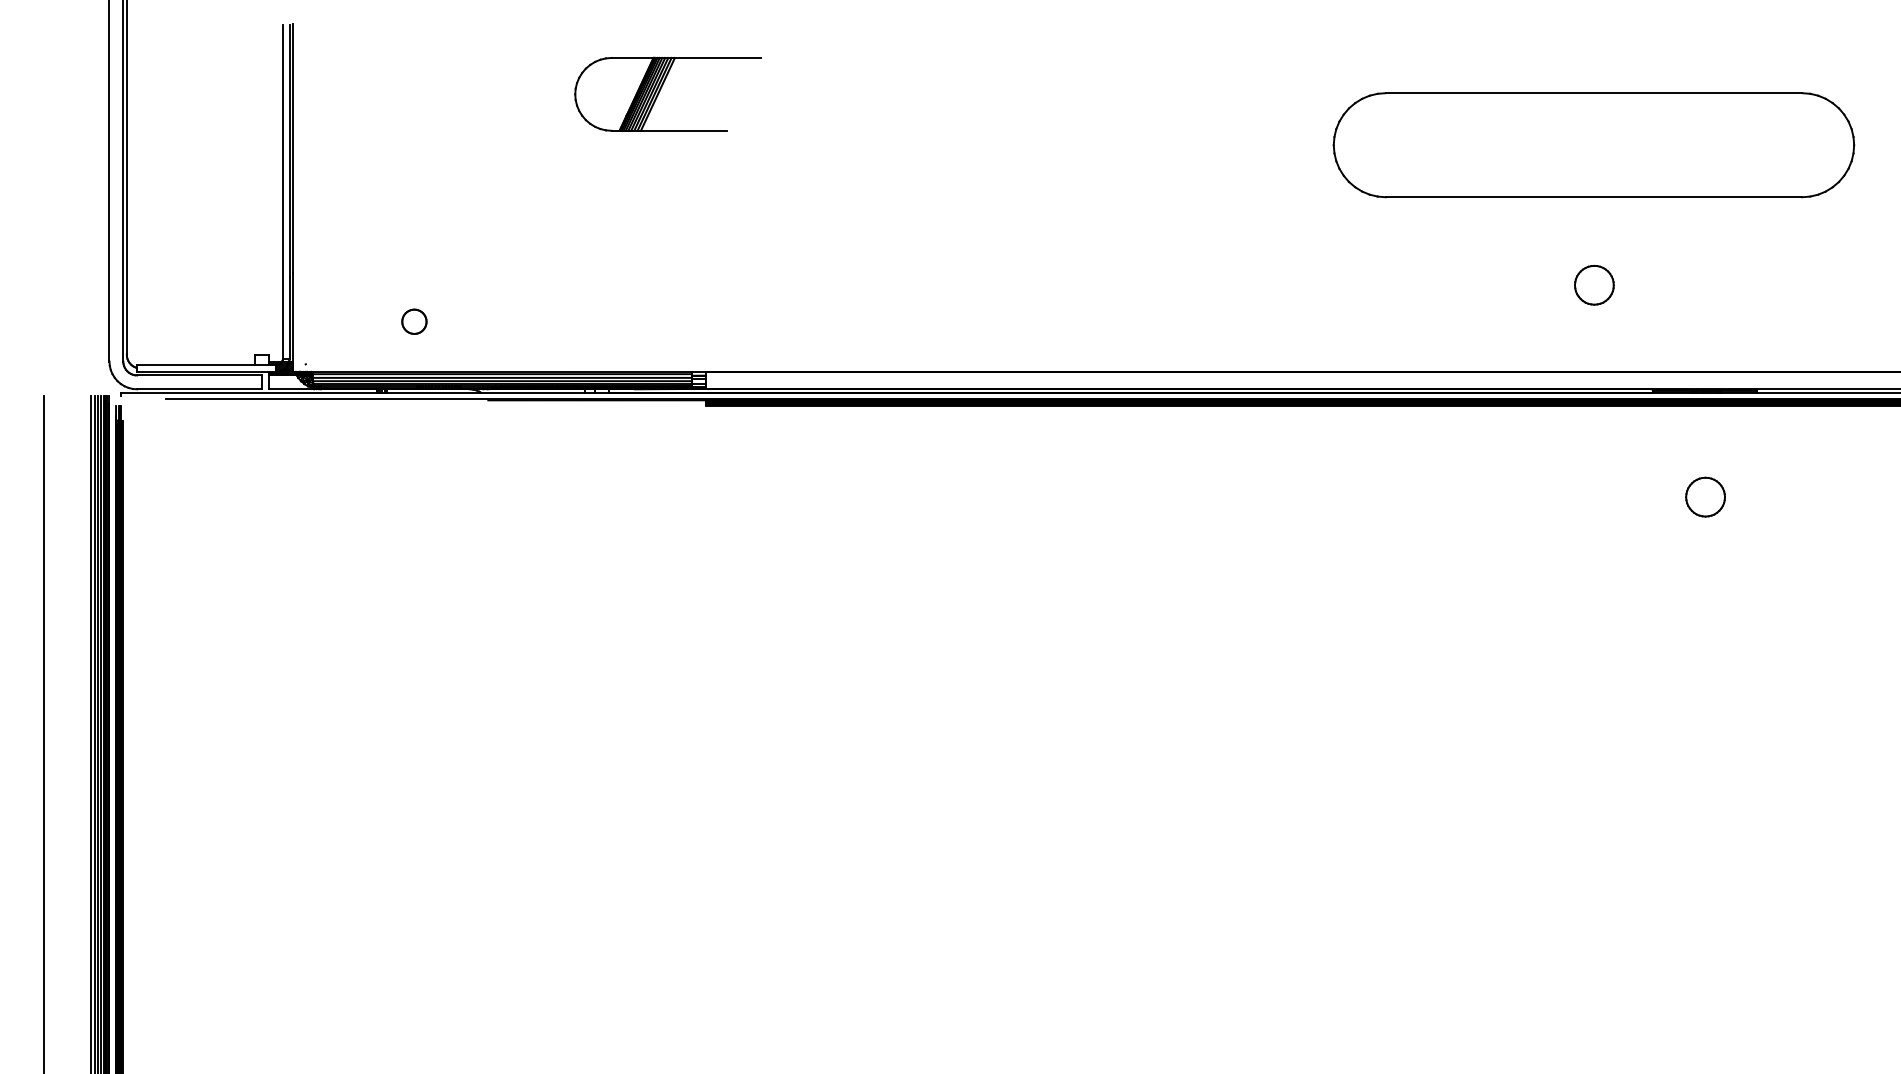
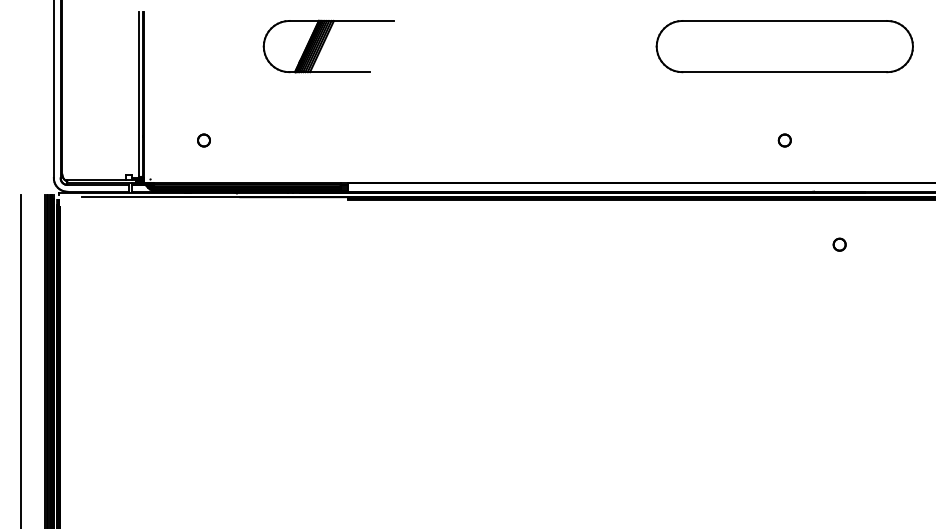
part: (667, 94) -> (328, 46), size x1.43
part: (1593, 145) -> (784, 46), moved
part: (1593, 285) -> (784, 140), size x0.62
part: (413, 321) -> (203, 140), moved
part: (1704, 496) -> (839, 244), size x0.62

